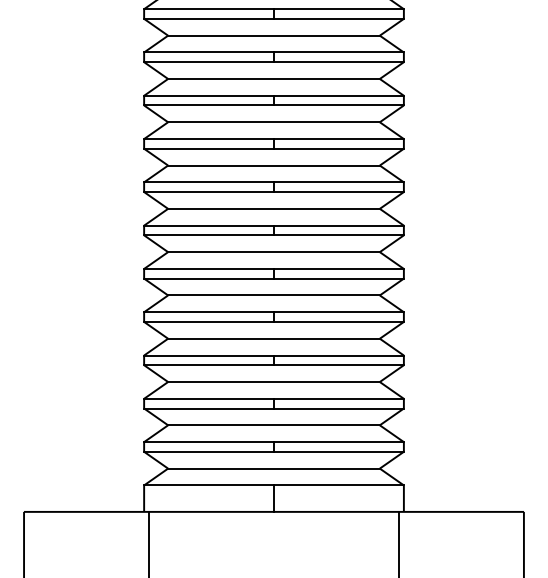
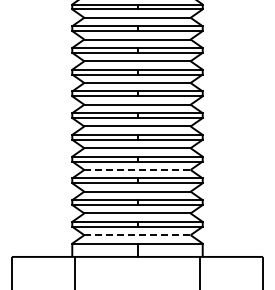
line: (274, 337) -> (137, 169), solid -> dashed
line: (274, 469) -> (137, 235), solid -> dashed

